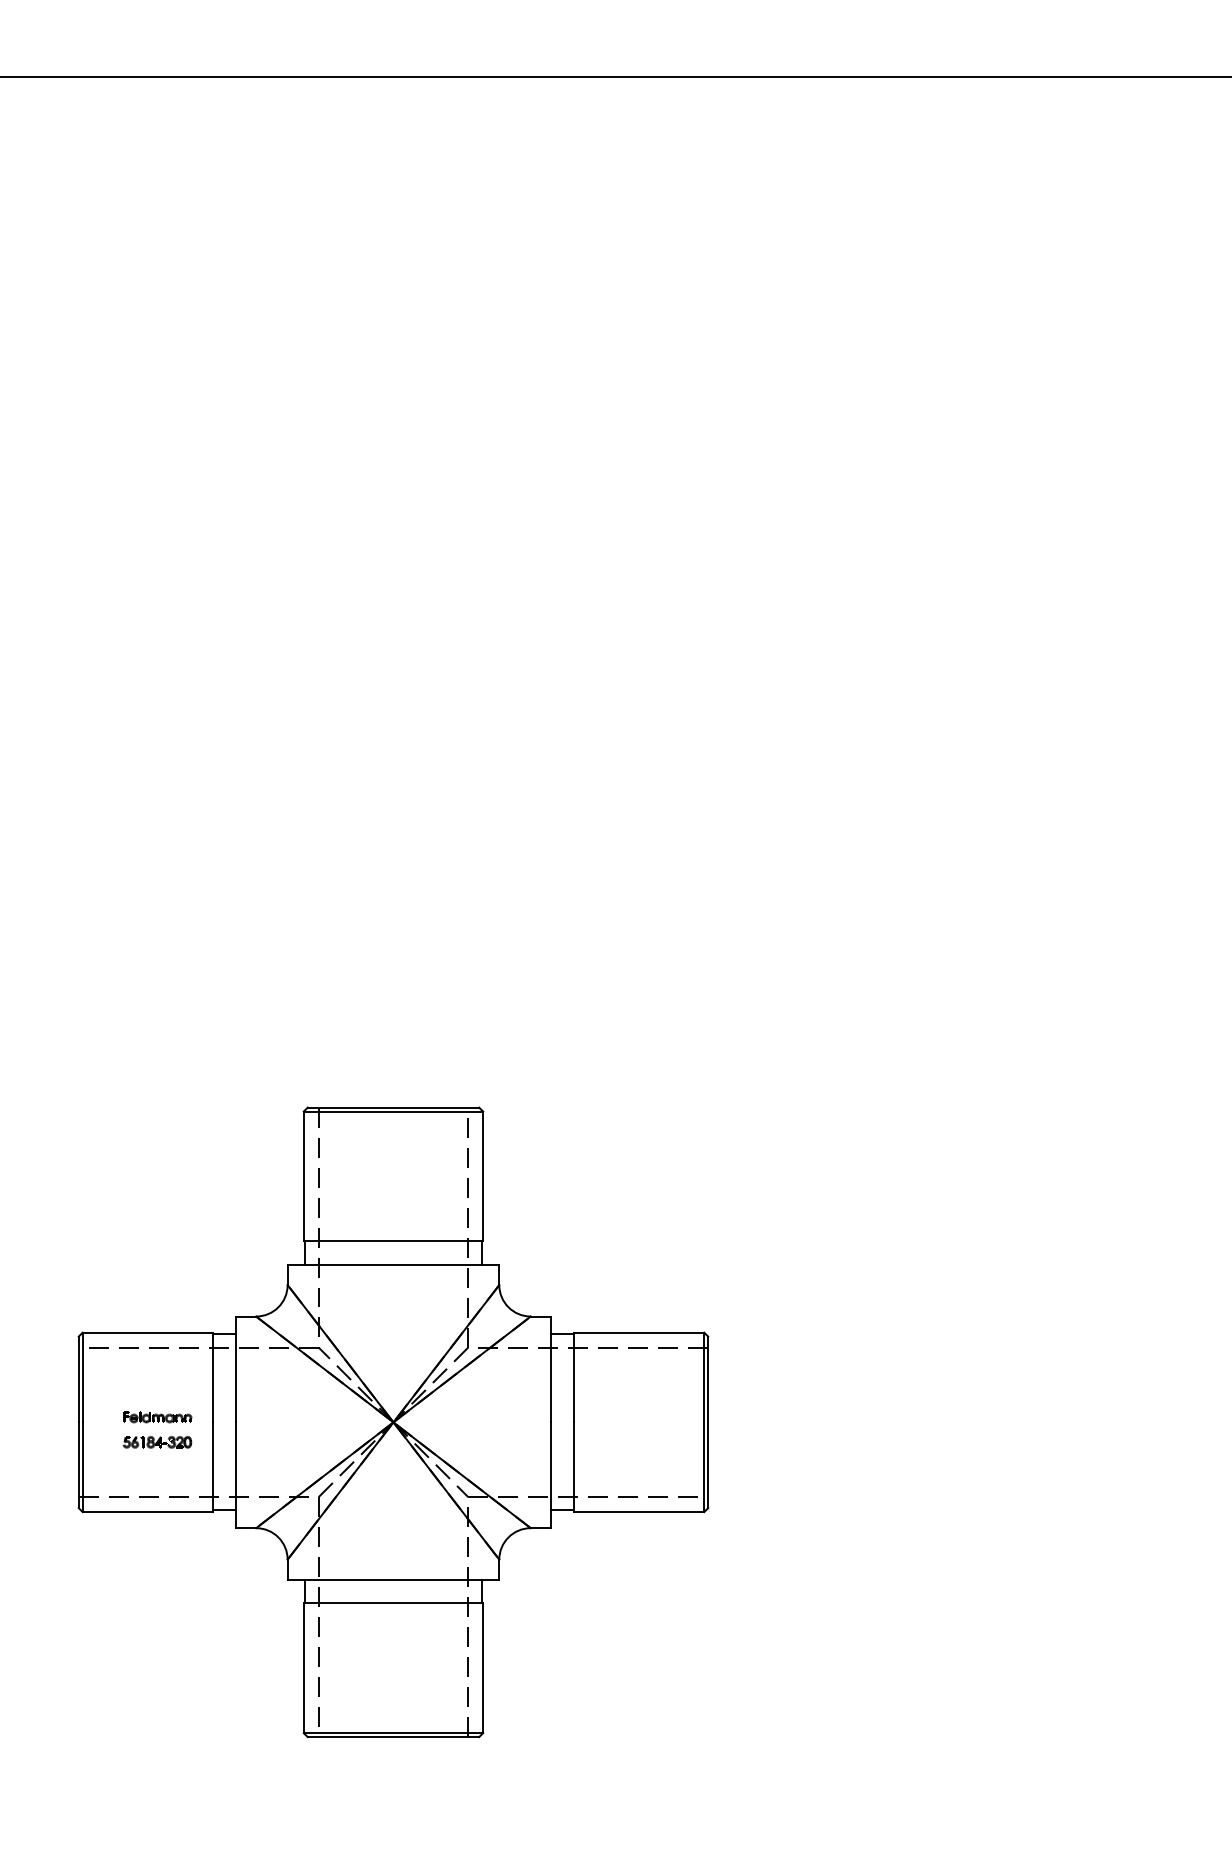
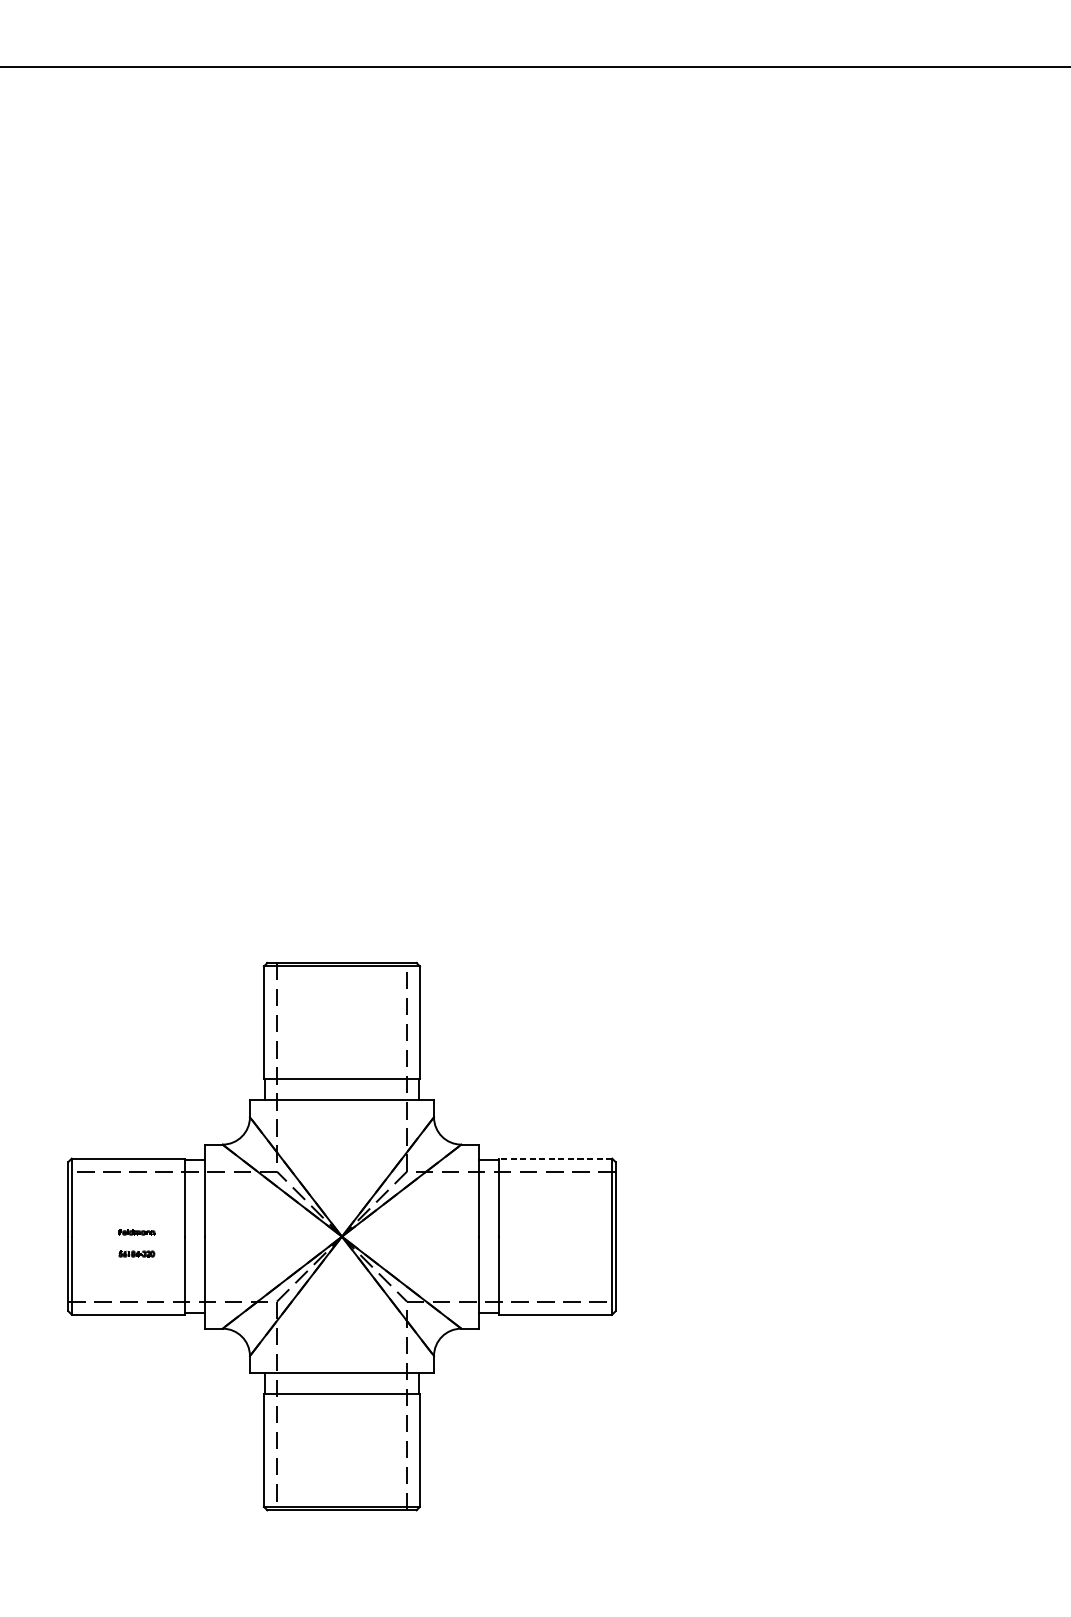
line: (639, 1332) -> (555, 1158), solid -> dashed
part: (157, 1417) -> (136, 1232), size x0.6
part: (157, 1442) -> (136, 1254), size x0.6

